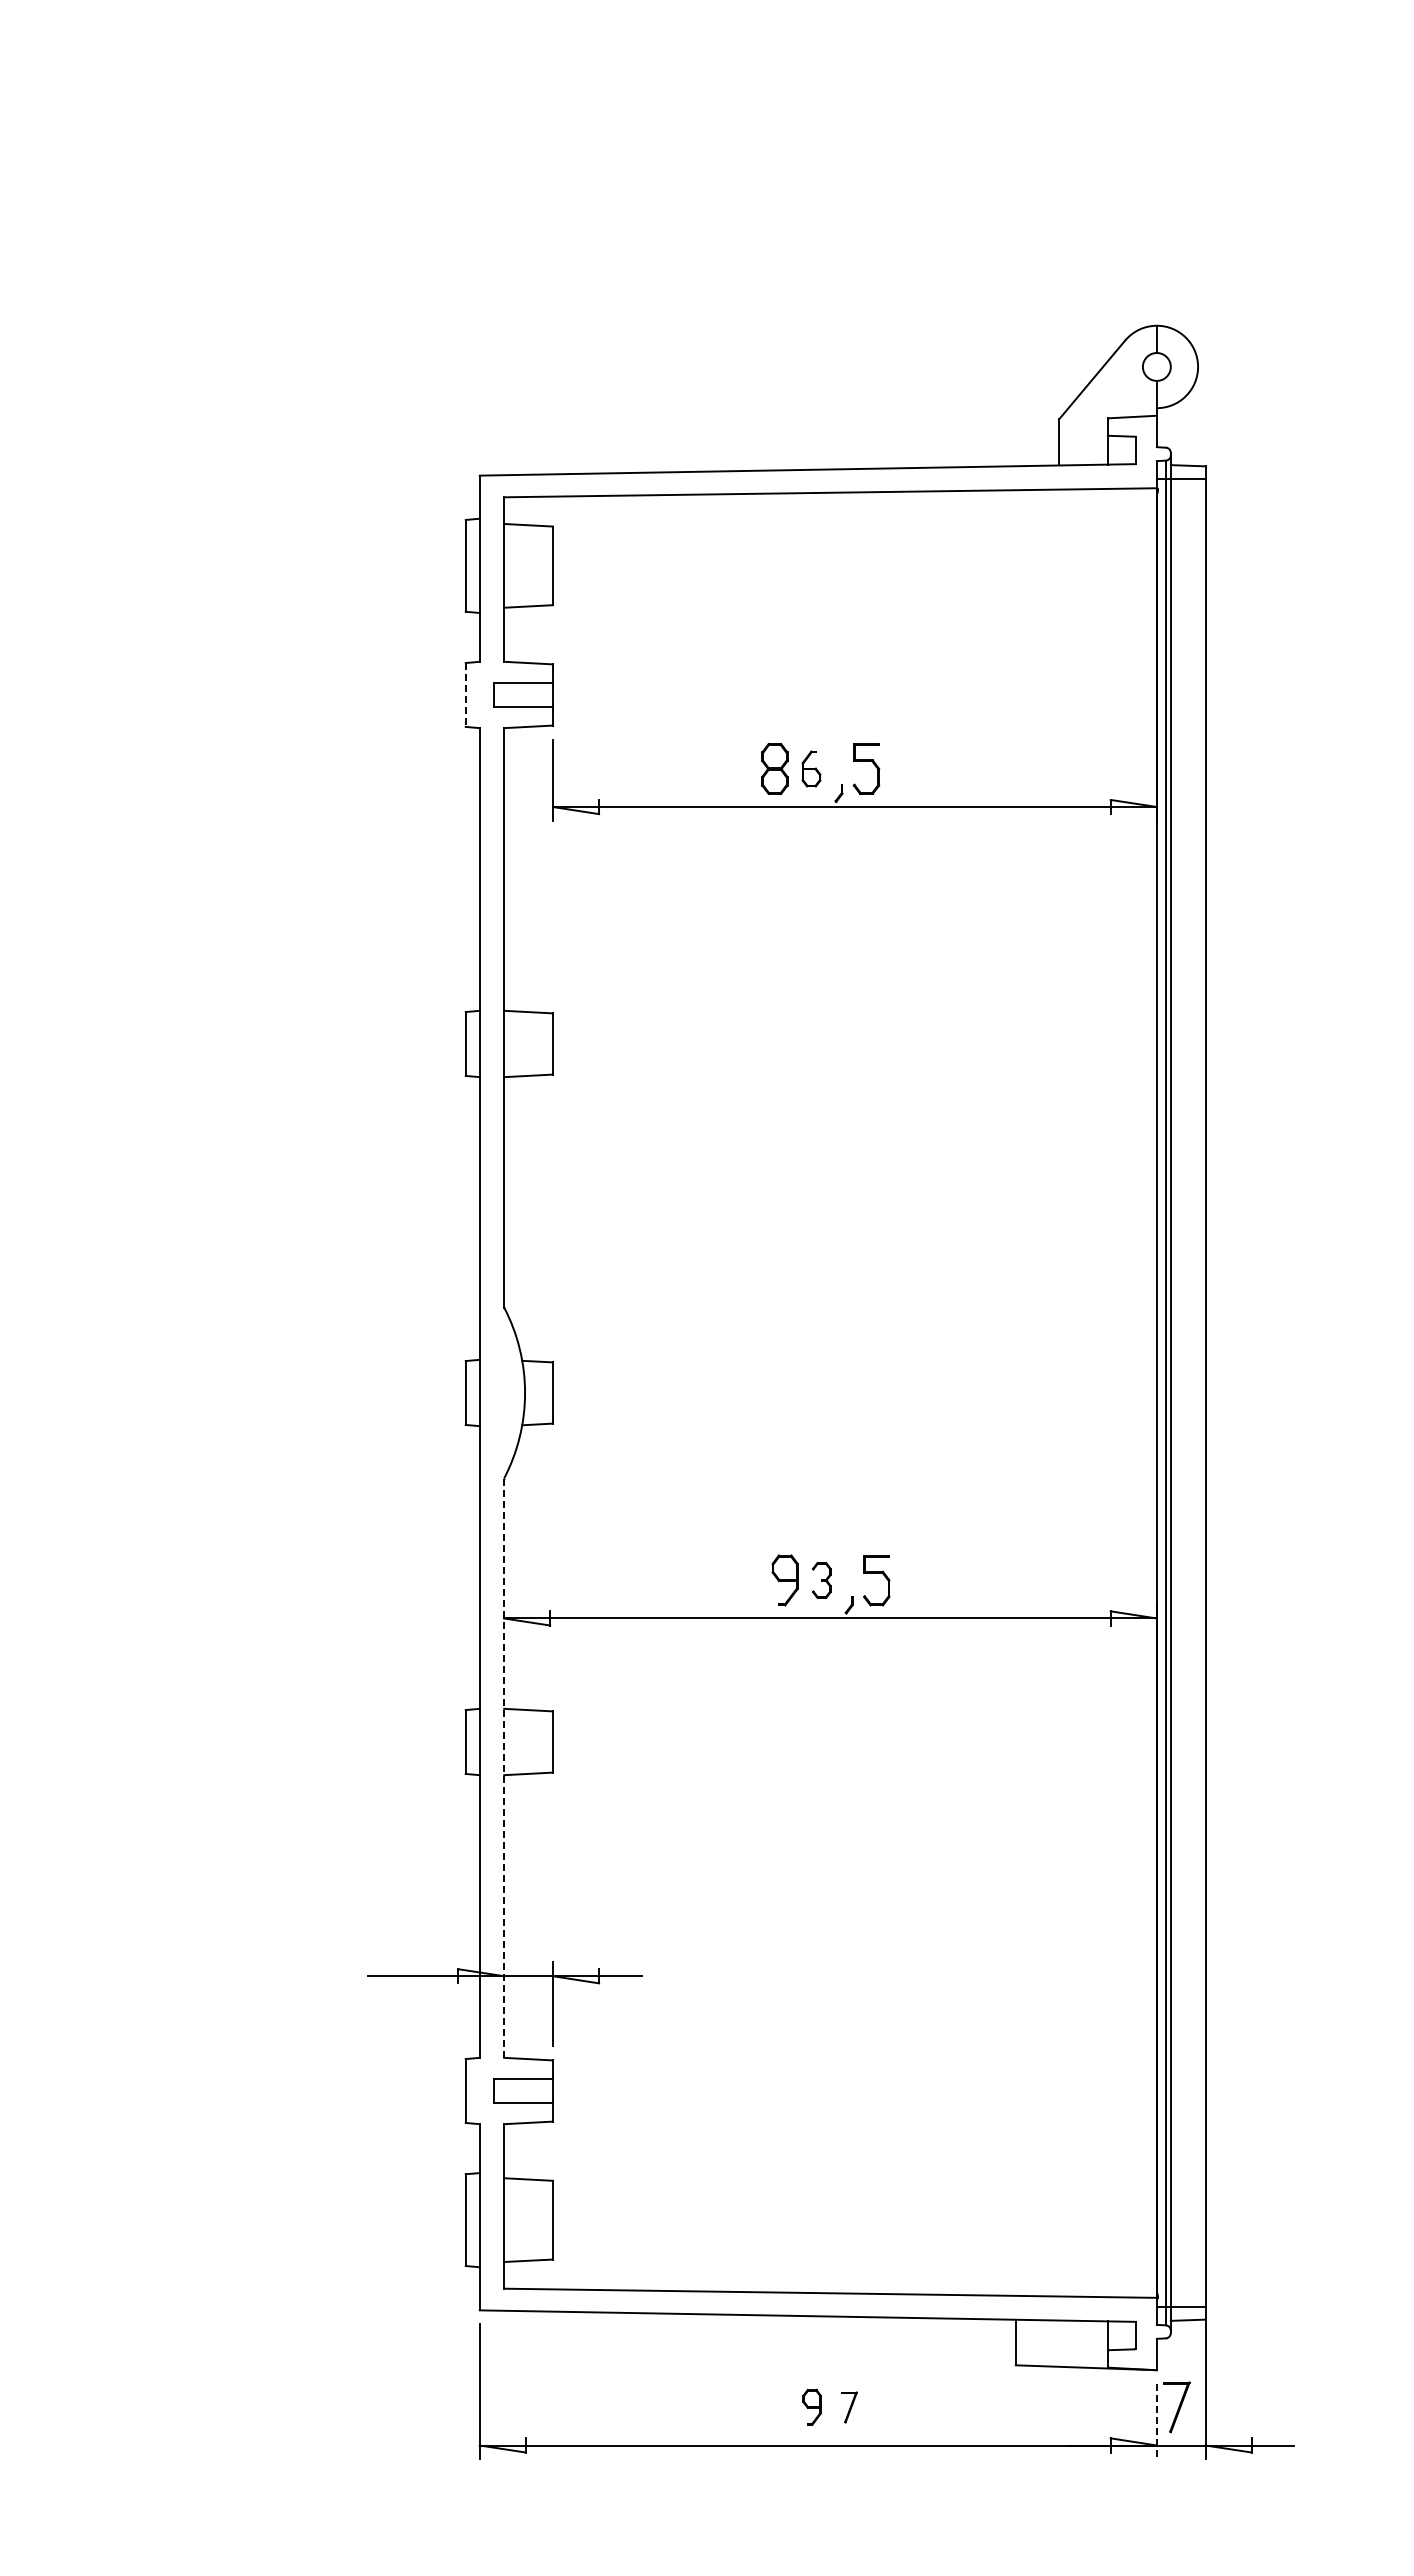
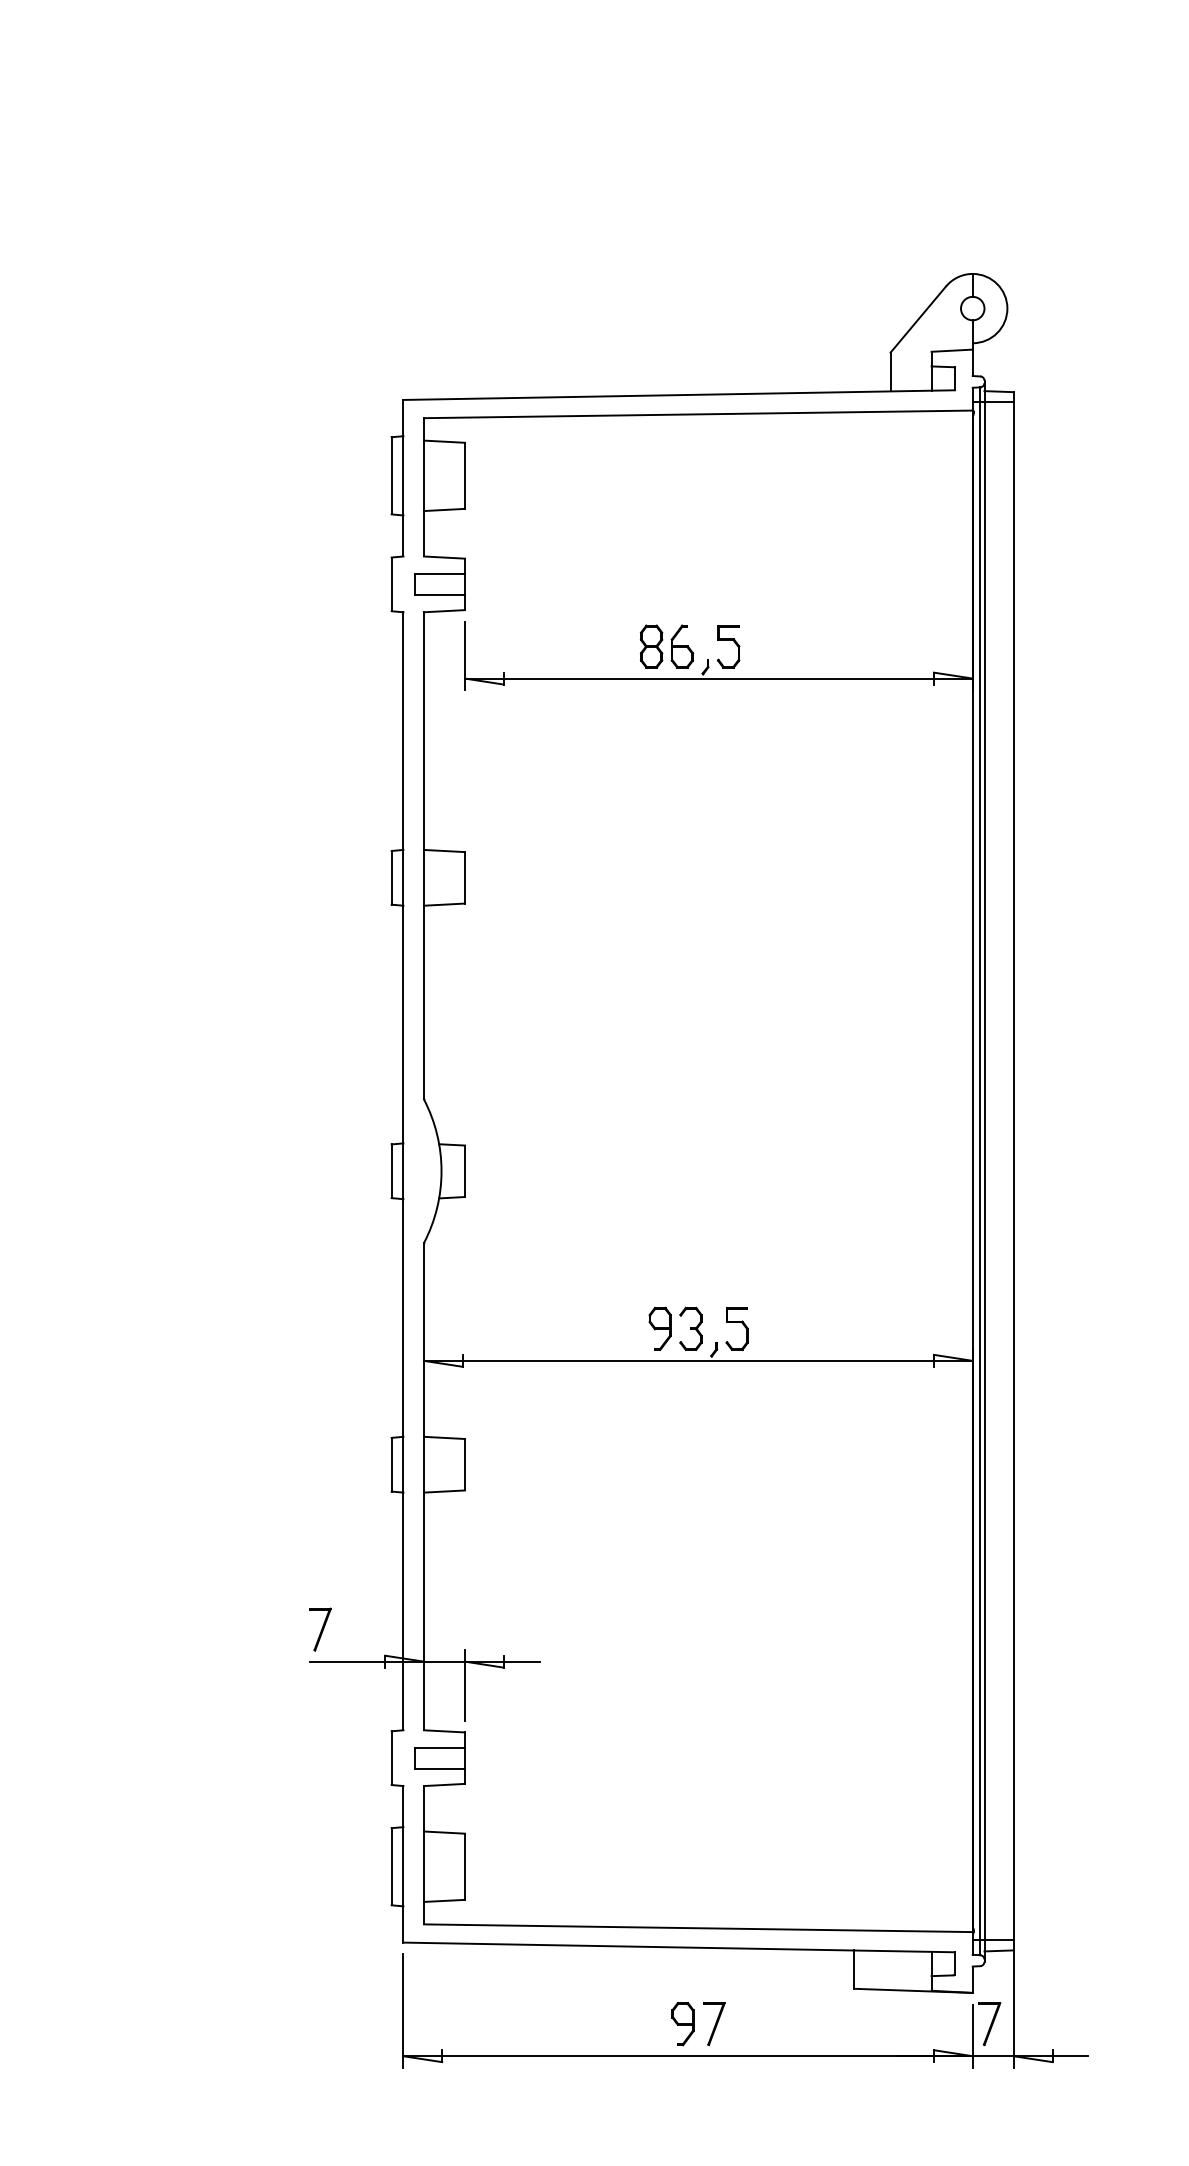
line: (465, 694) -> (391, 583), dashed -> solid
part: (811, 768) -> (682, 646), size x1.43
part: (821, 1580) -> (690, 1328), size x1.43
line: (504, 1768) -> (424, 1487), dashed -> solid
part: (380, 1937) -> (319, 1629), added
part: (811, 2407) -> (682, 2024), size x1.43
part: (849, 2407) -> (714, 2024), size x1.67
line: (1156, 2421) -> (972, 2036), dashed -> solid

